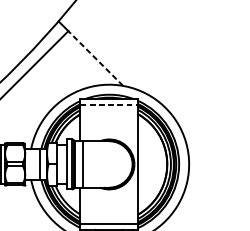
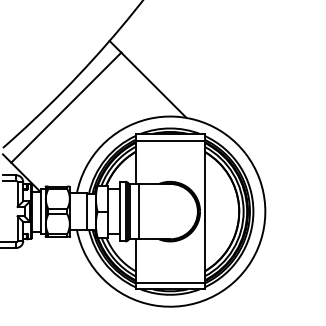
line: (95, 57) -> (153, 84), dashed -> solid
line: (109, 104) -> (170, 140), dashed -> solid

